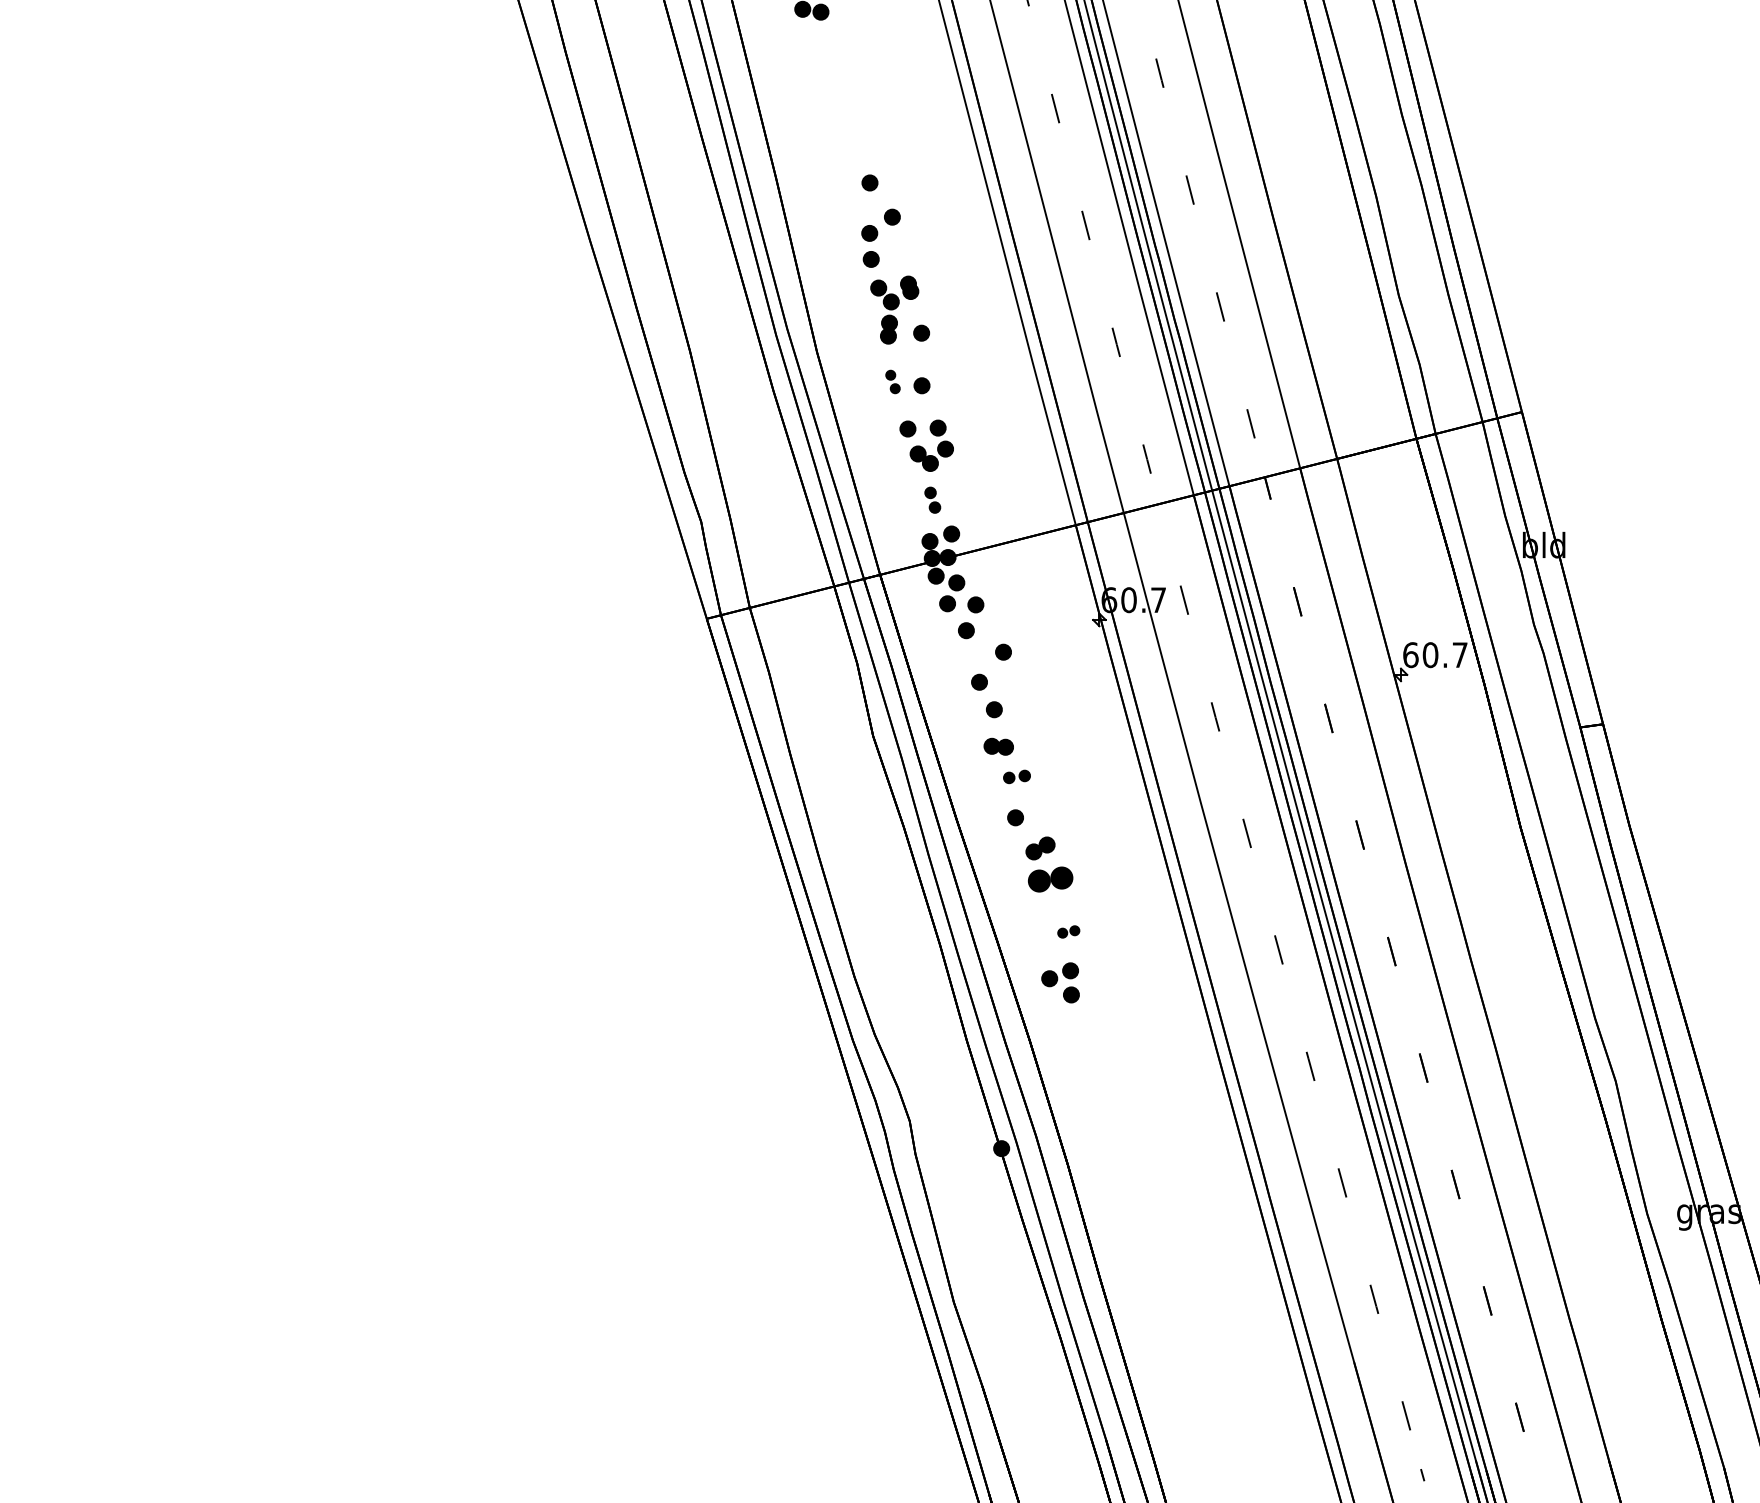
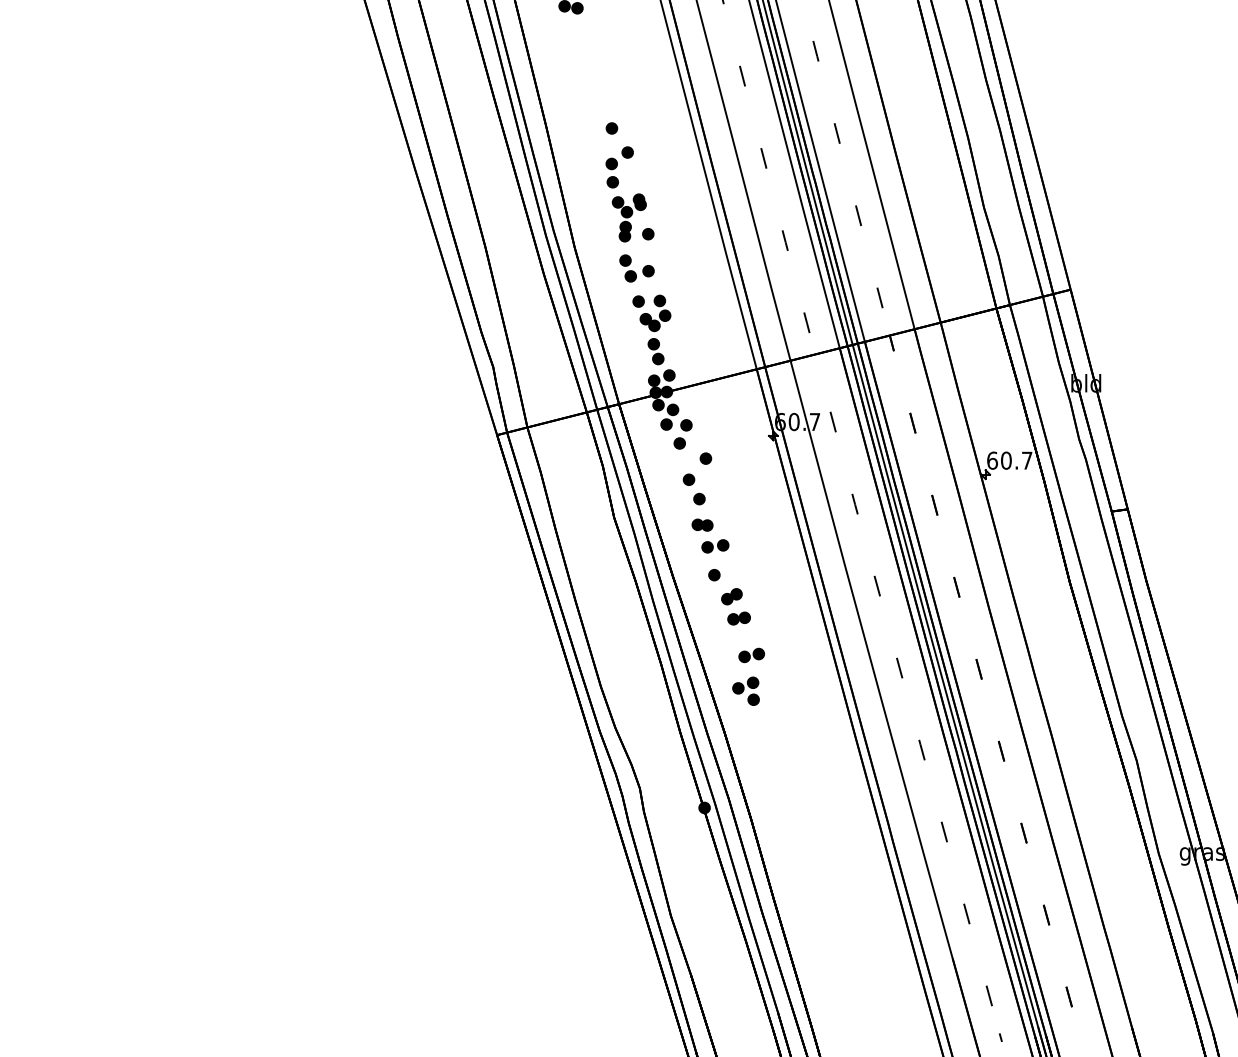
part: (892, 381) -> (627, 268), size x1.67
part: (932, 500) -> (655, 351), size x1.43
part: (1016, 776) -> (715, 546), size x1.43
part: (1050, 879) -> (738, 618), size x0.71
part: (1068, 931) -> (751, 655), size x1.67

